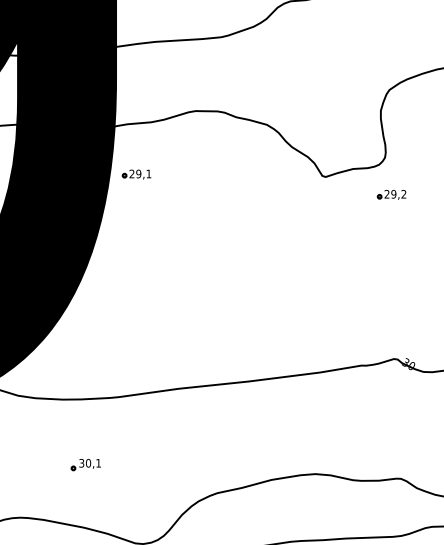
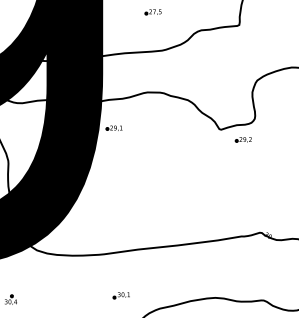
part: (389, 194) -> (242, 139), moved
part: (84, 464) -> (120, 295), moved

